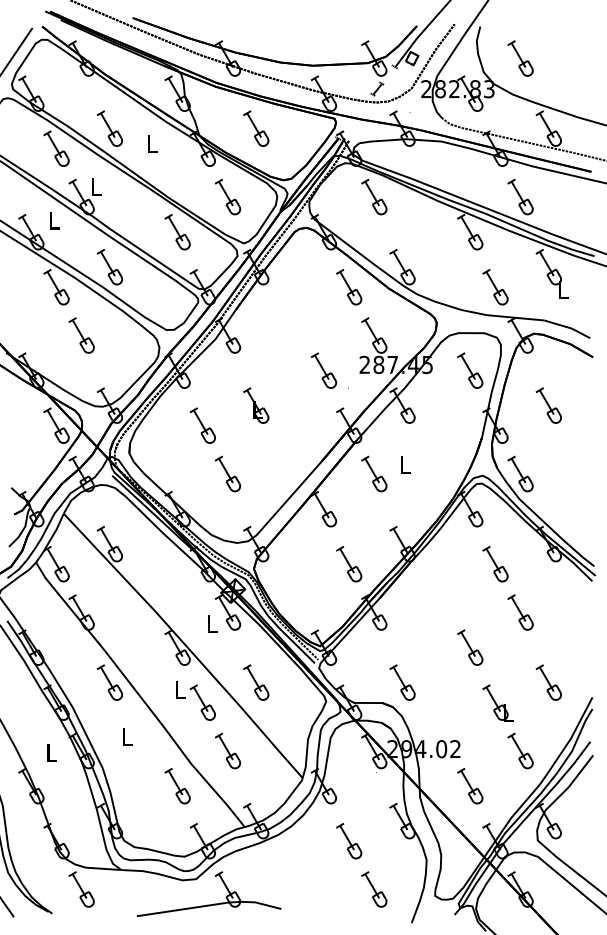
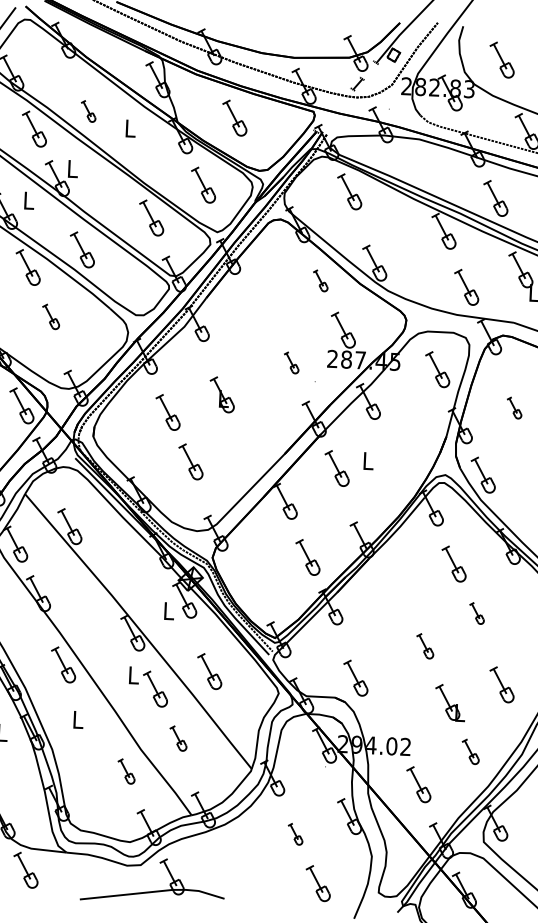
part: (109, 128) -> (88, 111), size x0.6
part: (349, 287) -> (320, 281), size x0.6
part: (81, 335) -> (50, 316), size x0.7
part: (323, 370) -> (291, 362), size x0.6
part: (548, 405) -> (514, 407), size x0.6
part: (520, 612) -> (476, 613), size x0.6
part: (470, 647) -> (425, 646), size x0.7
part: (227, 750) -> (177, 738), size x0.7
part: (520, 750) -> (470, 751), size x0.7
part: (177, 786) -> (126, 771), size x0.7
part: (349, 841) -> (295, 834), size x0.6

